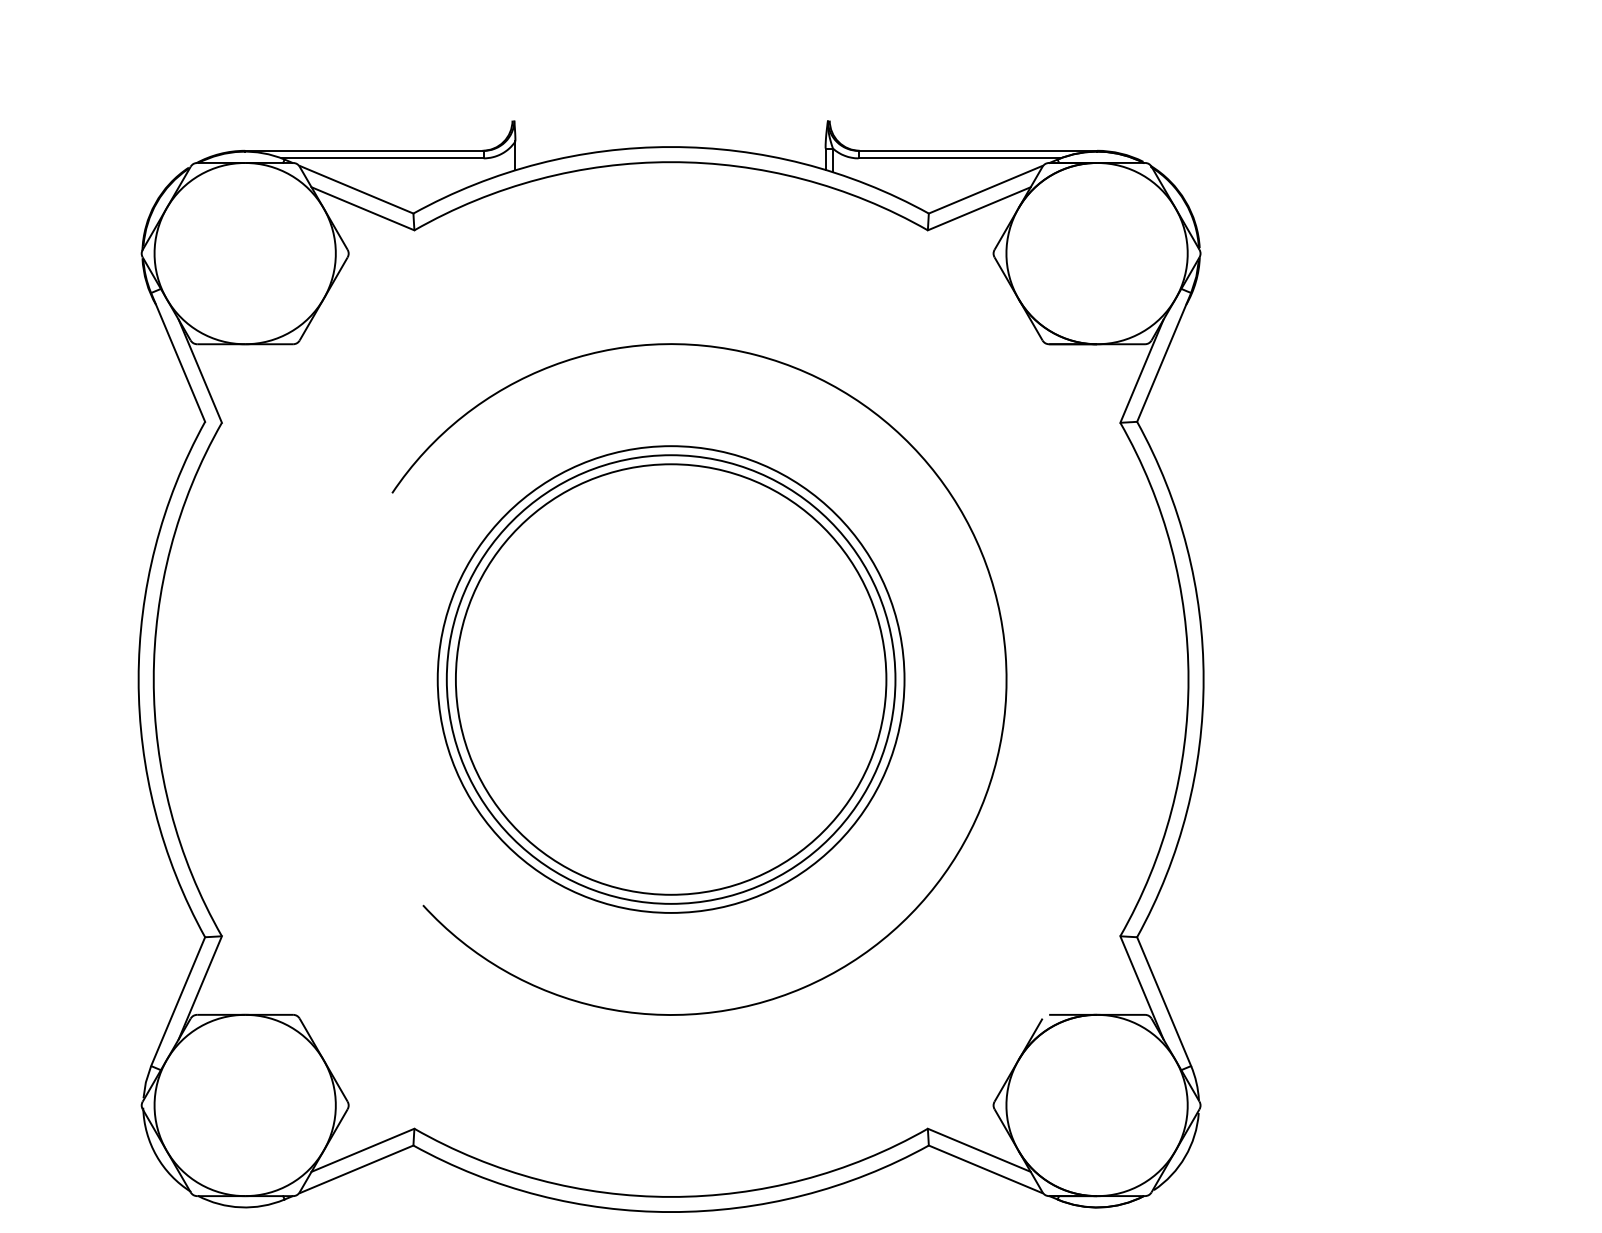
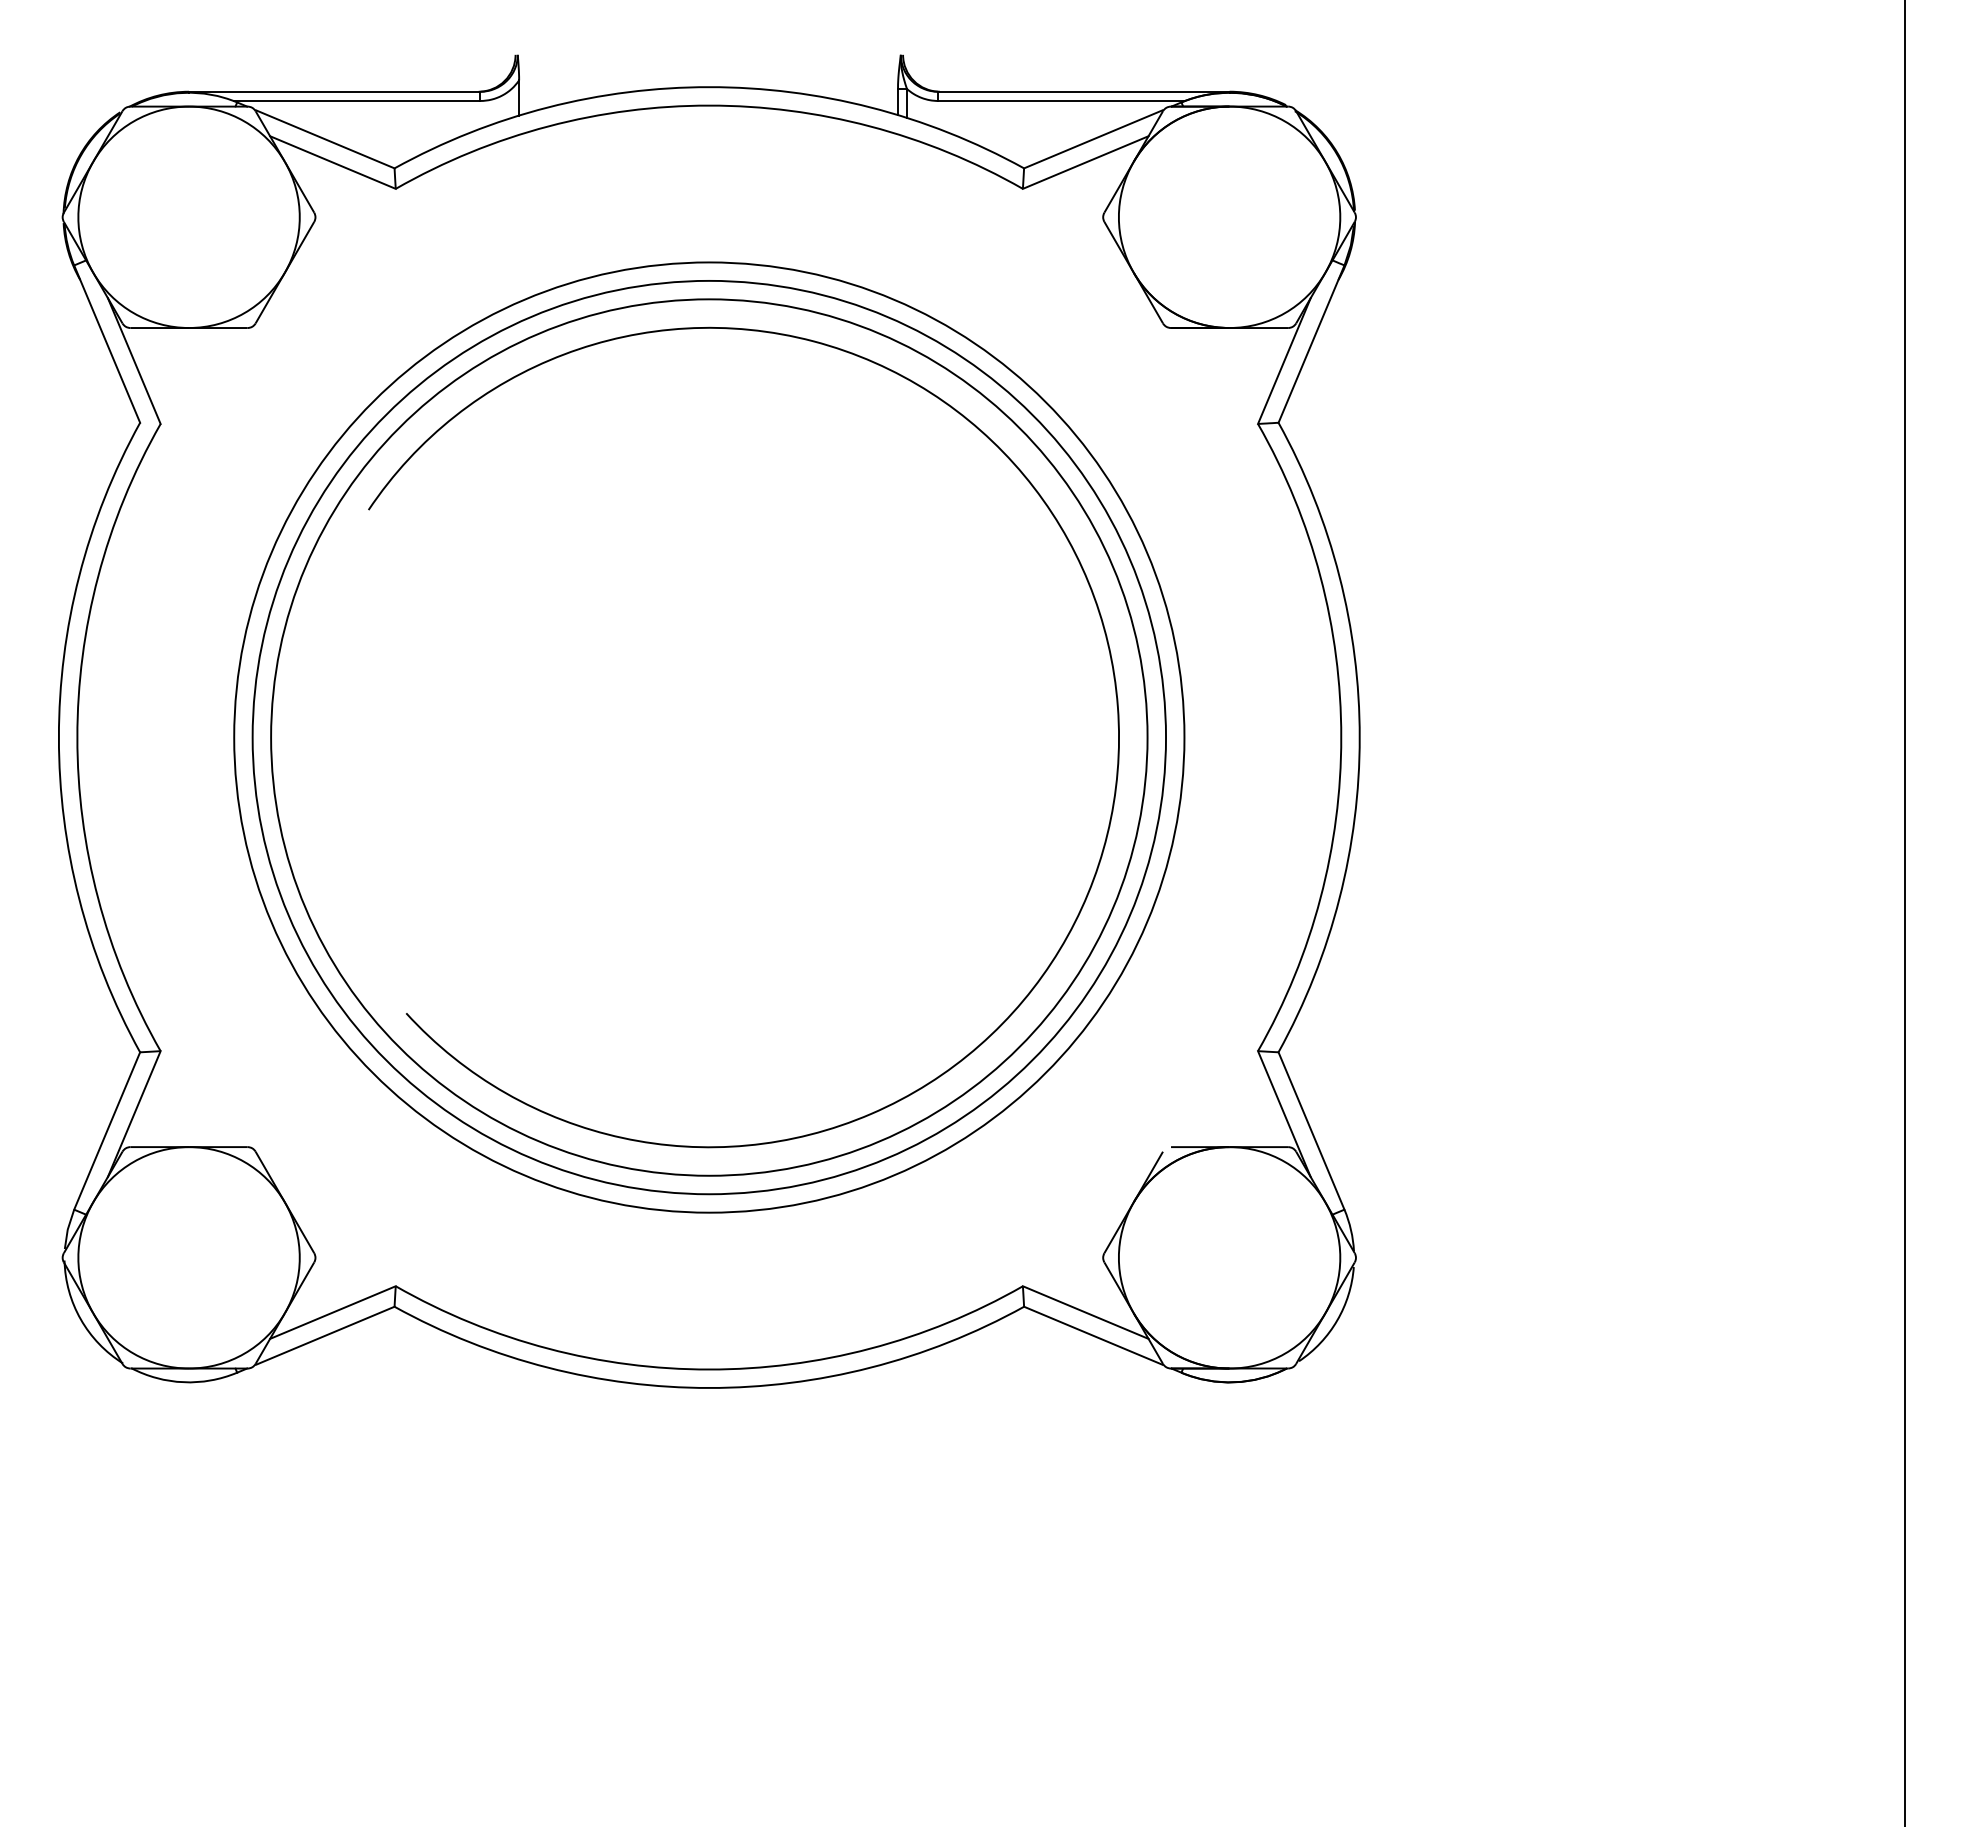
circle: (671, 679) -> (709, 737), size x1.67
circle: (671, 679) -> (709, 737), size x1.67
circle: (671, 679) -> (709, 737), size x1.67

